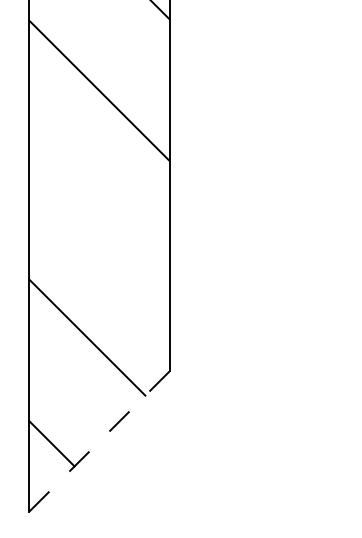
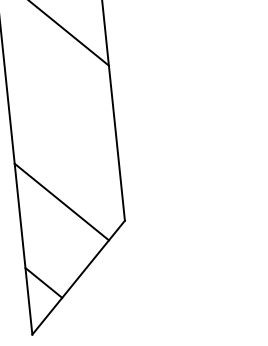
line: (99, 441) -> (78, 277), dashed -> solid

